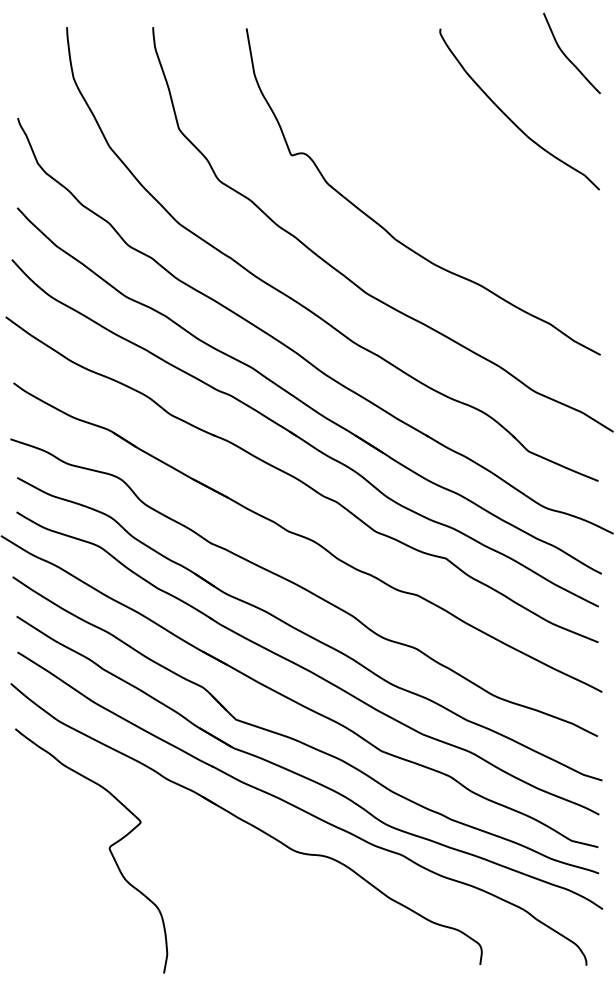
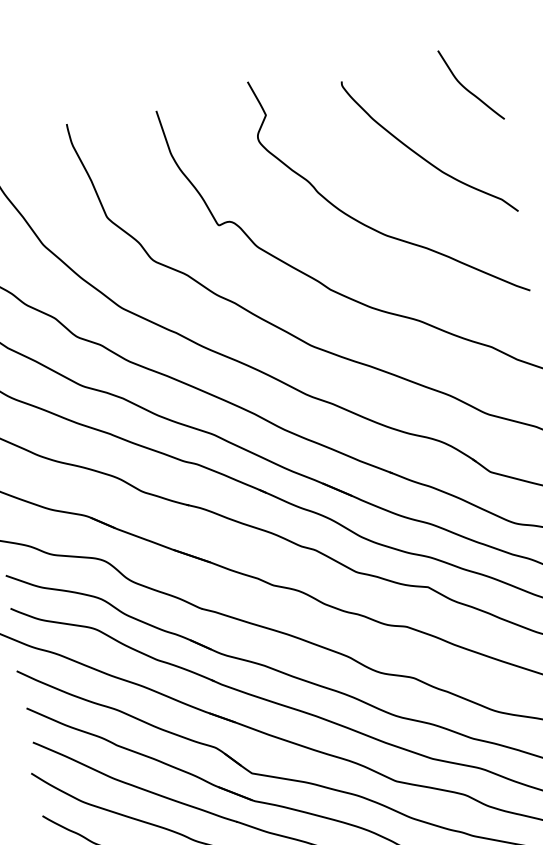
curve: (443, 179) -> (367, 225), added

